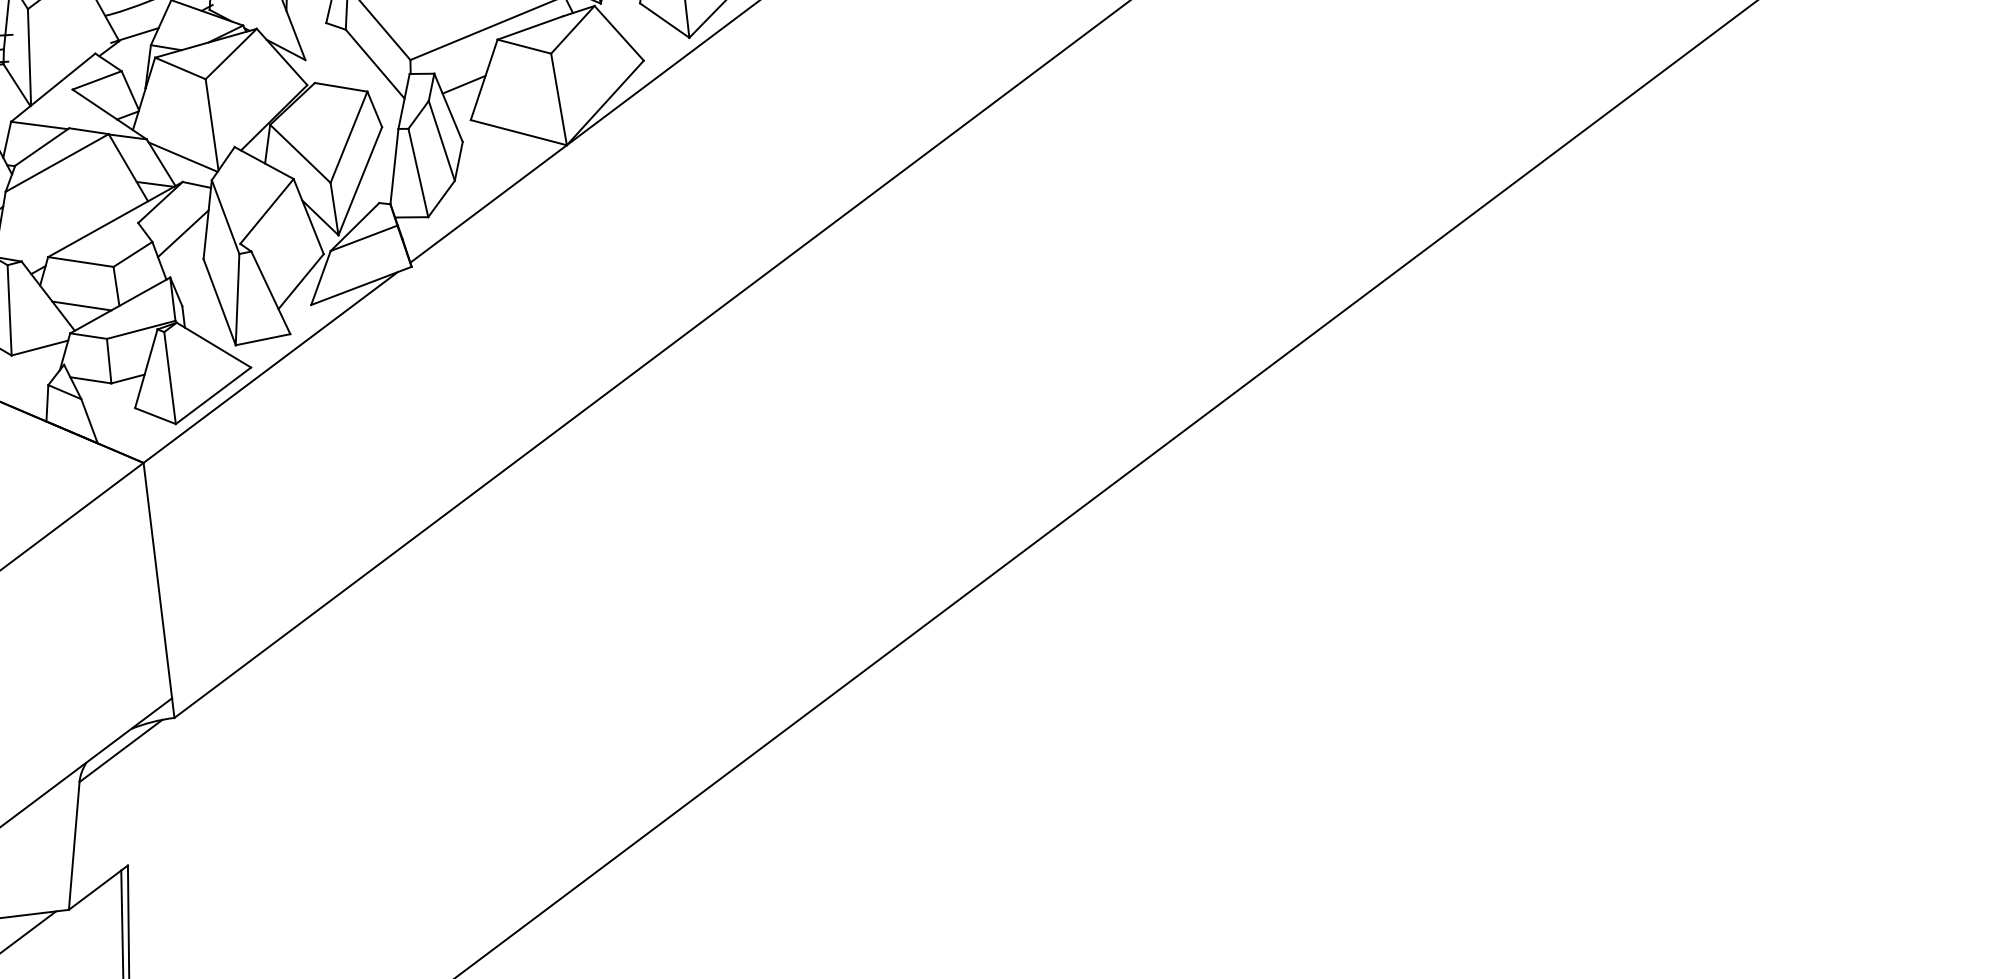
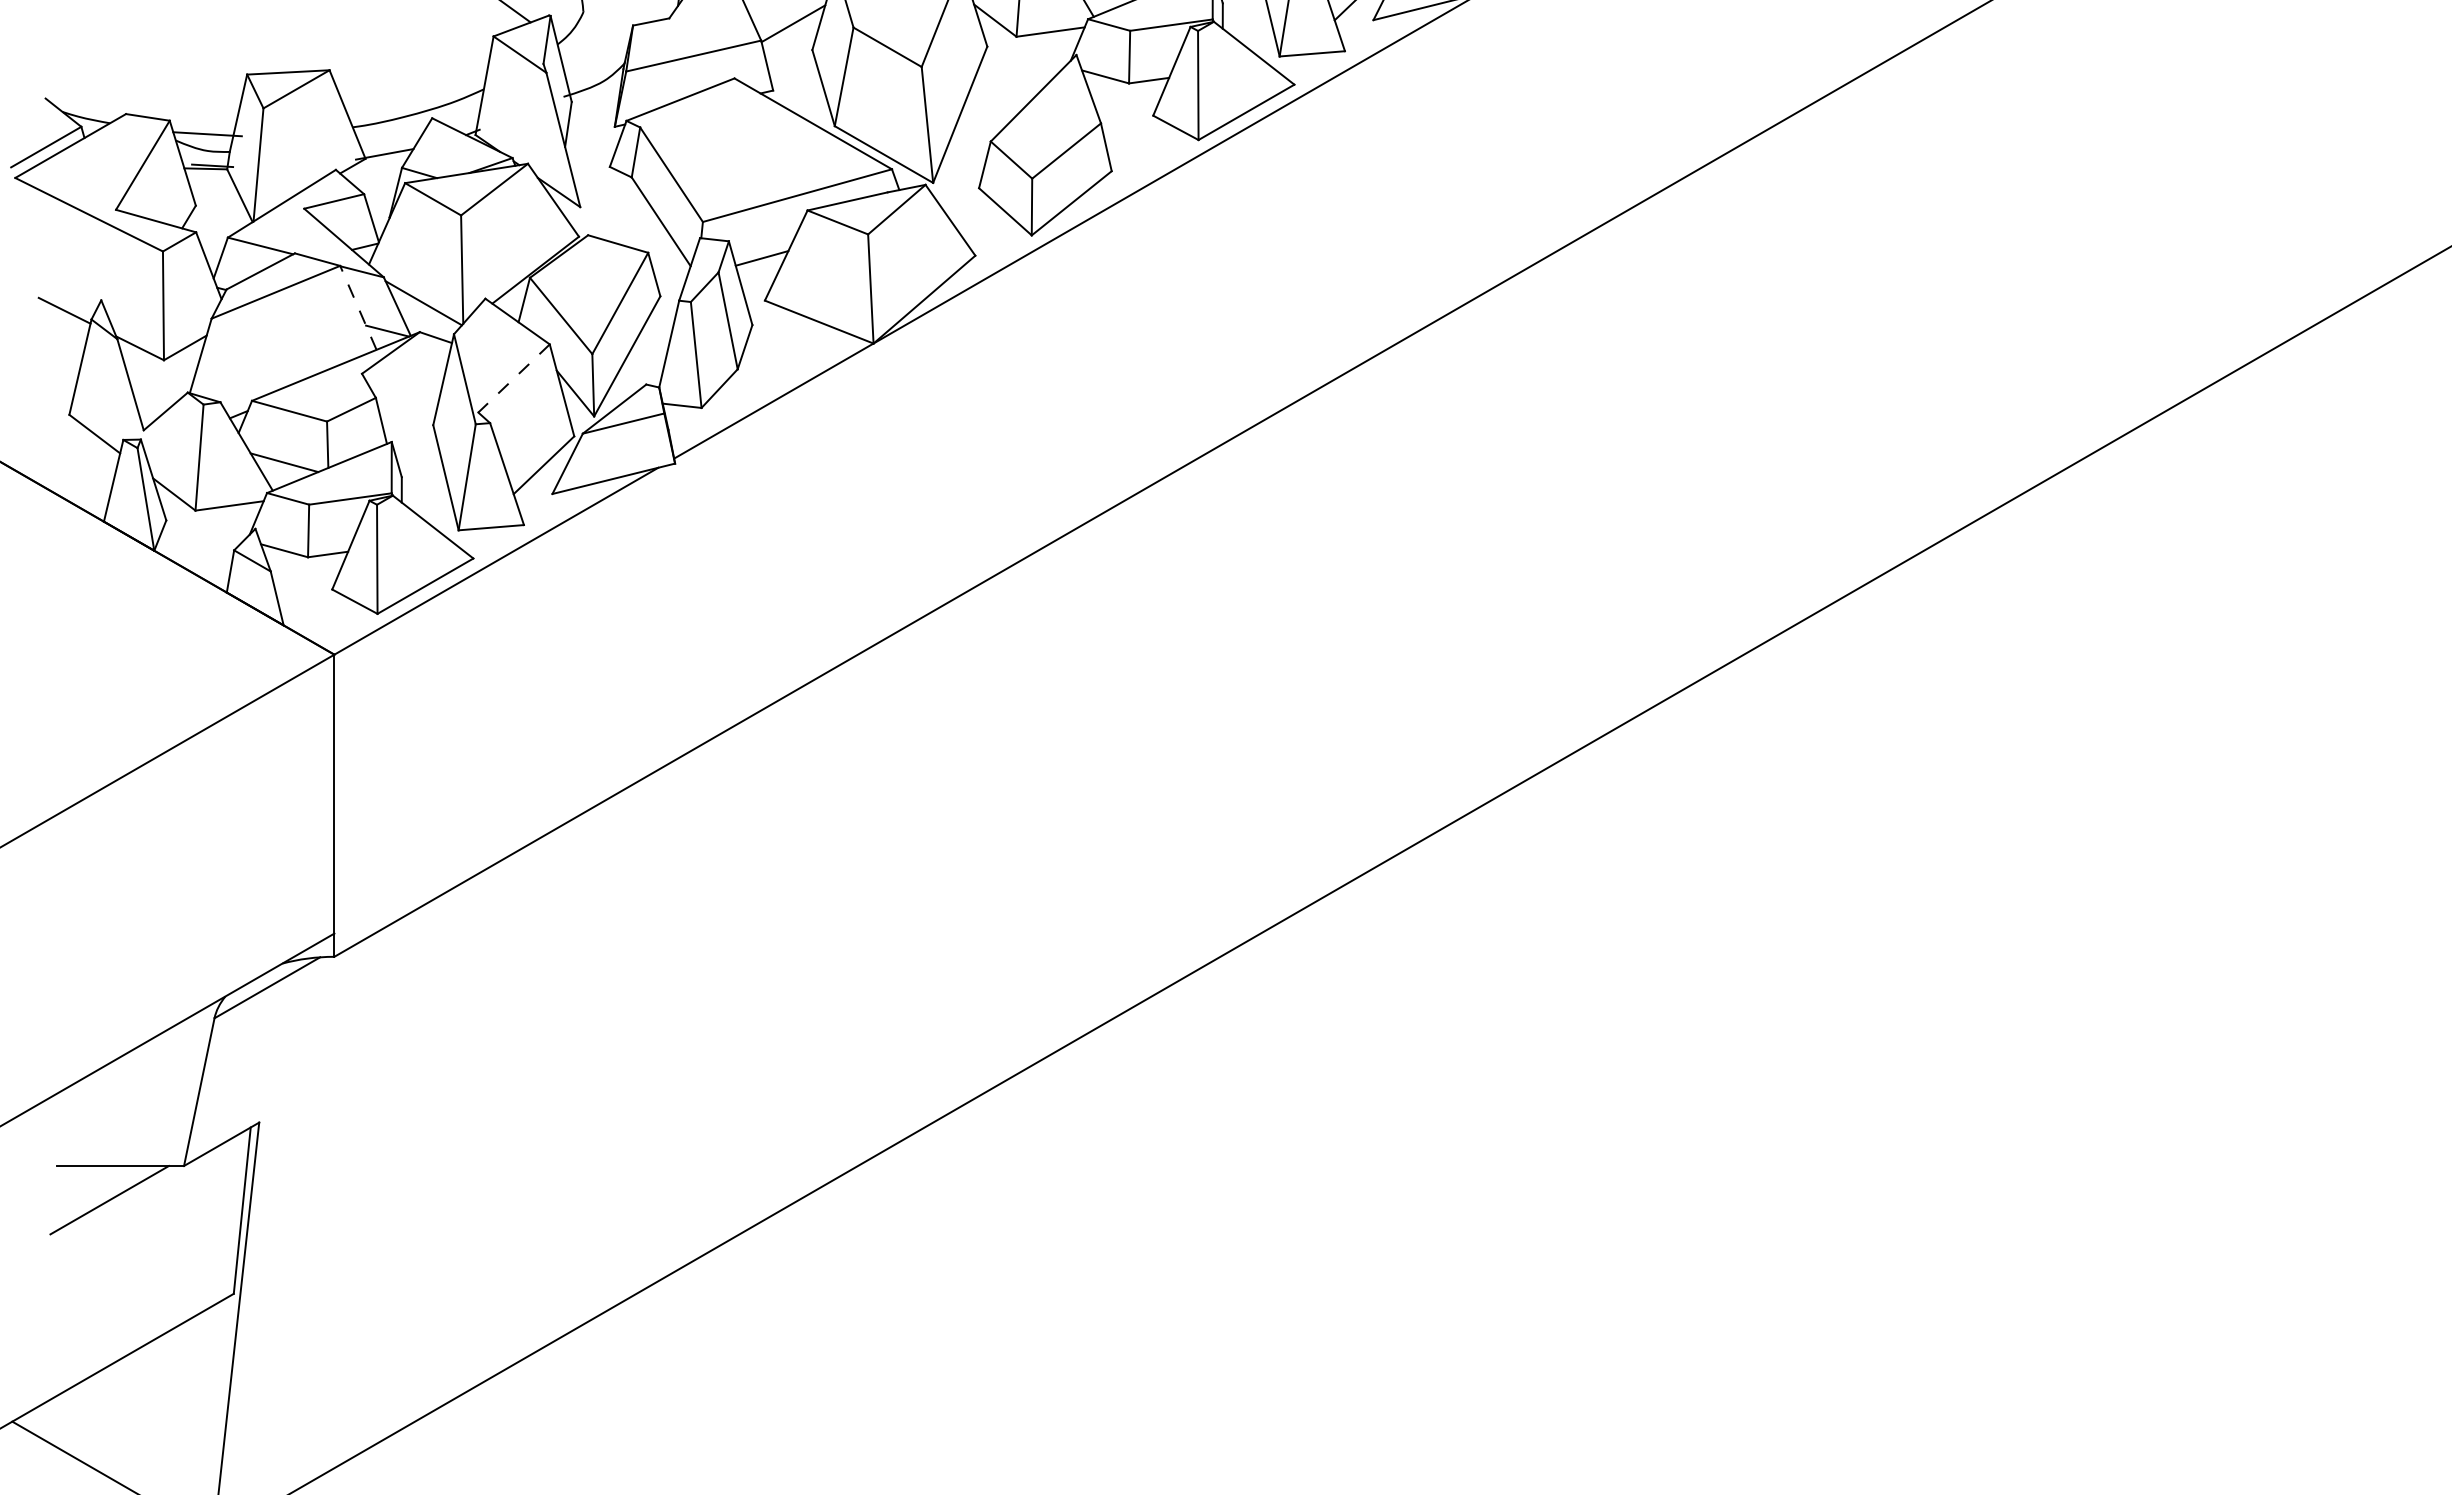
line: (128, 167) -> (358, 307), solid -> dashed
line: (266, 211) -> (513, 378), solid -> dashed
line: (183, 233) -> (413, 392), removed

